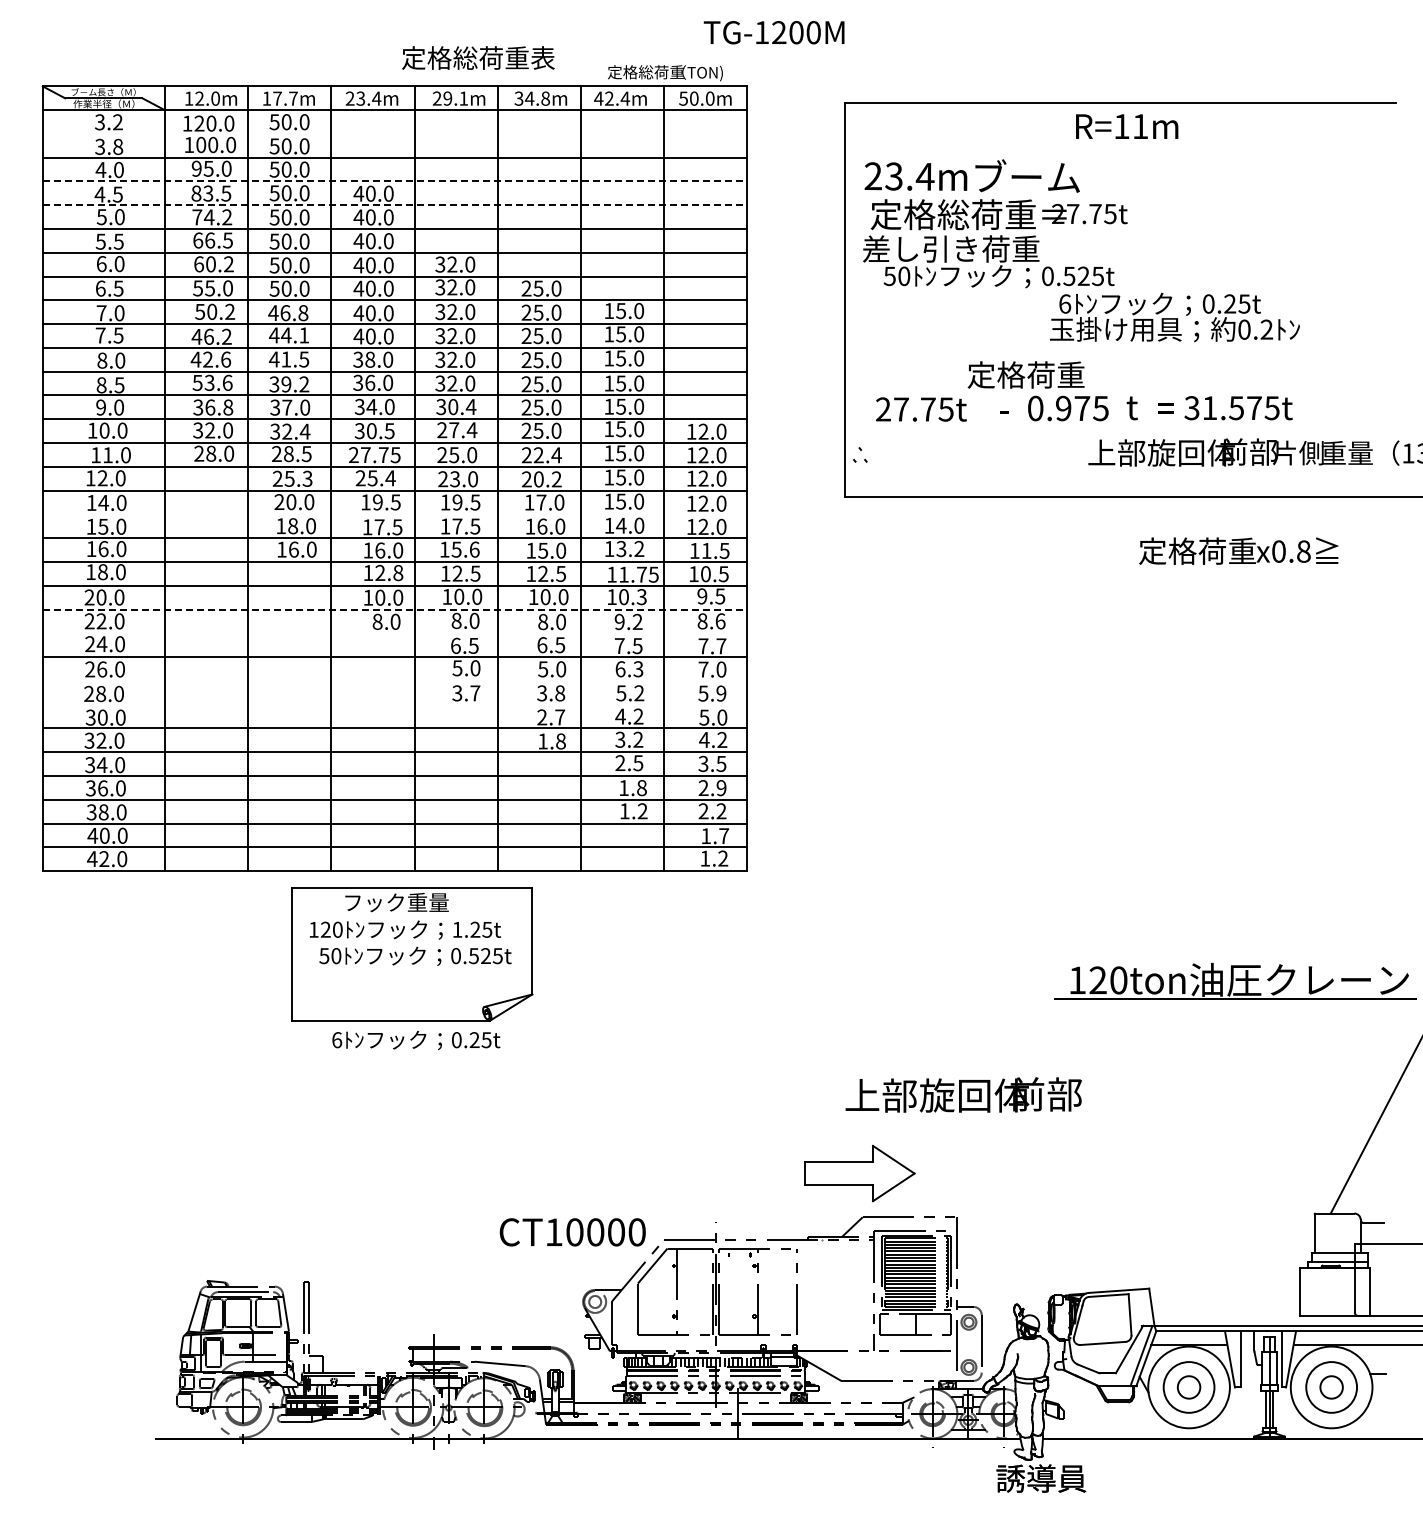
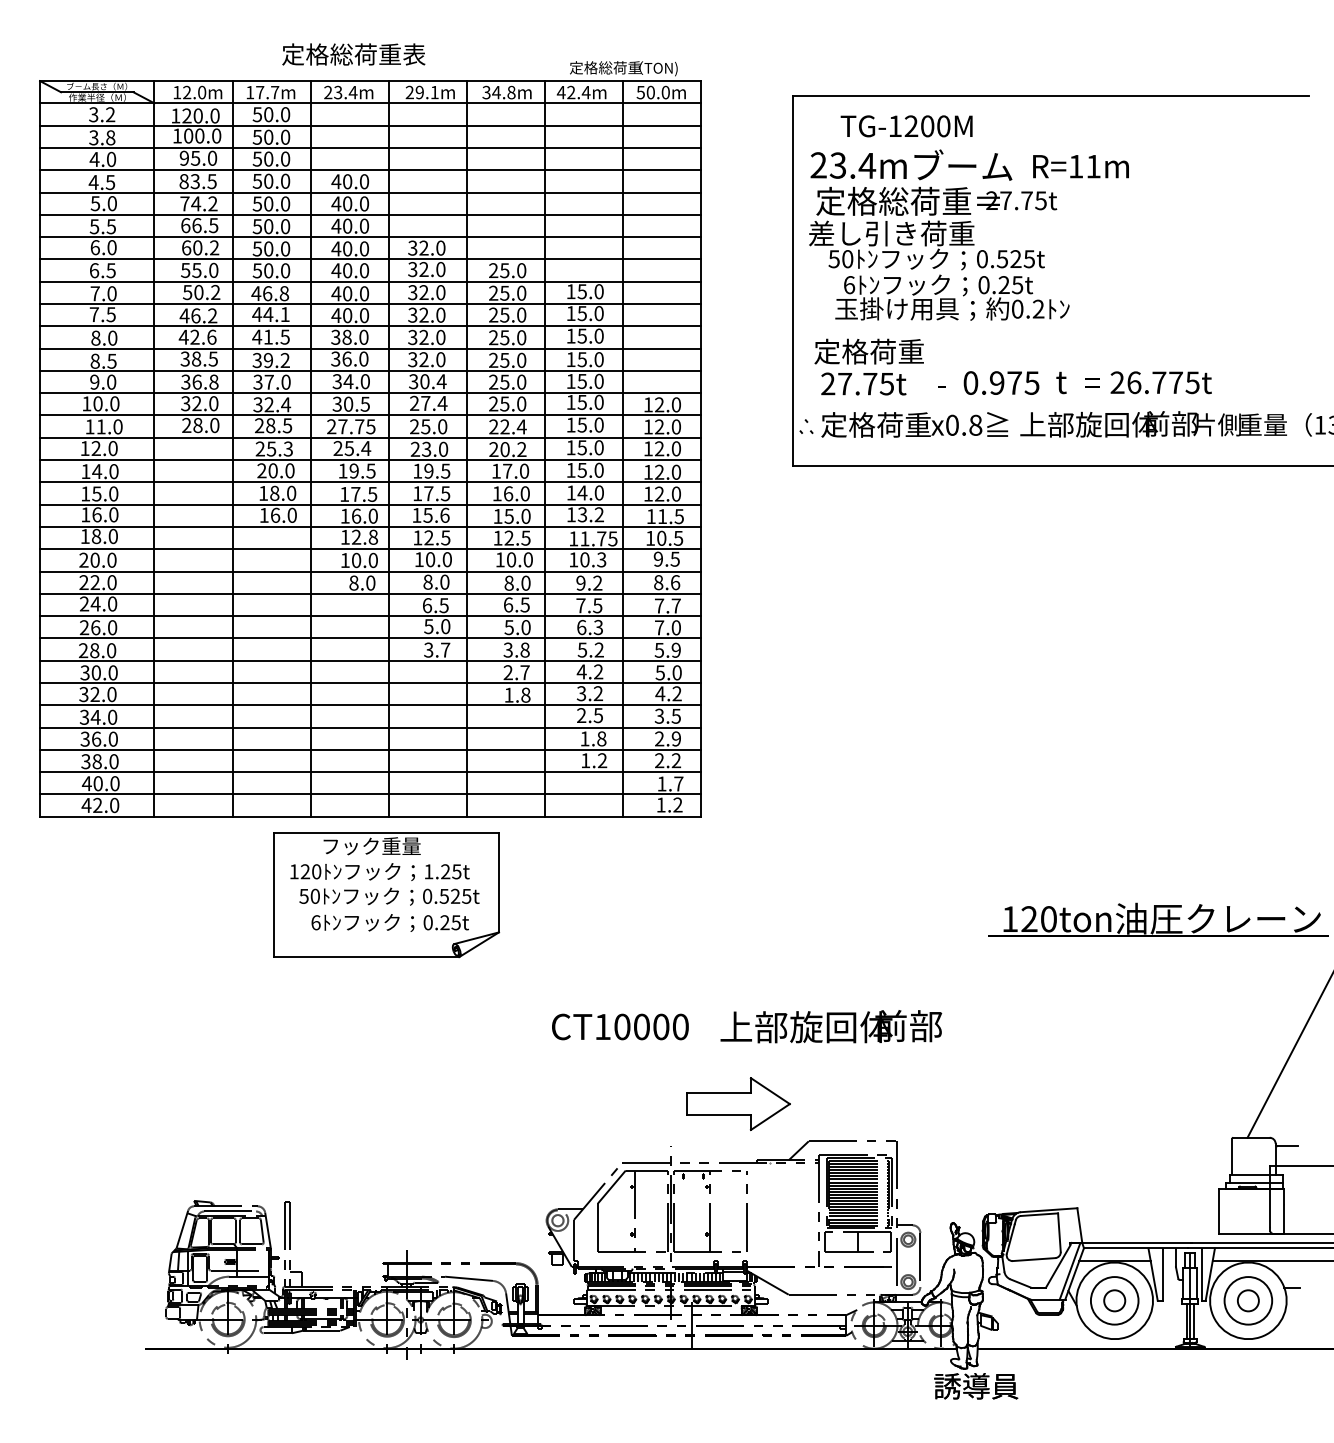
text: (773, 32) -> (906, 126), moved
text: (478, 57) -> (353, 54), moved
text: (1127, 126) -> (1081, 166), moved
line: (394, 133) -> (369, 125), added
line: (395, 181) -> (370, 170), dashed -> solid
line: (395, 205) -> (370, 192), dashed -> solid
text: (1174, 317) -> (952, 297), moved
text: (1025, 374) -> (868, 351), moved
text: (212, 382) -> (199, 358), 53.6 -> 38.5
text: (1214, 408) -> (1138, 383), 31.575t -> 26.775t
line: (394, 514) -> (369, 482), added
text: (1238, 550) -> (914, 424), moved
line: (395, 609) -> (370, 571), dashed -> solid
line: (394, 633) -> (369, 594), added
line: (394, 680) -> (369, 638), added
line: (394, 704) -> (369, 660), added
text: (416, 1039) -> (390, 922), moved
text: (963, 1094) -> (831, 1026), moved
part: (859, 1173) -> (738, 1104), moved
text: (572, 1232) -> (620, 1027), moved

